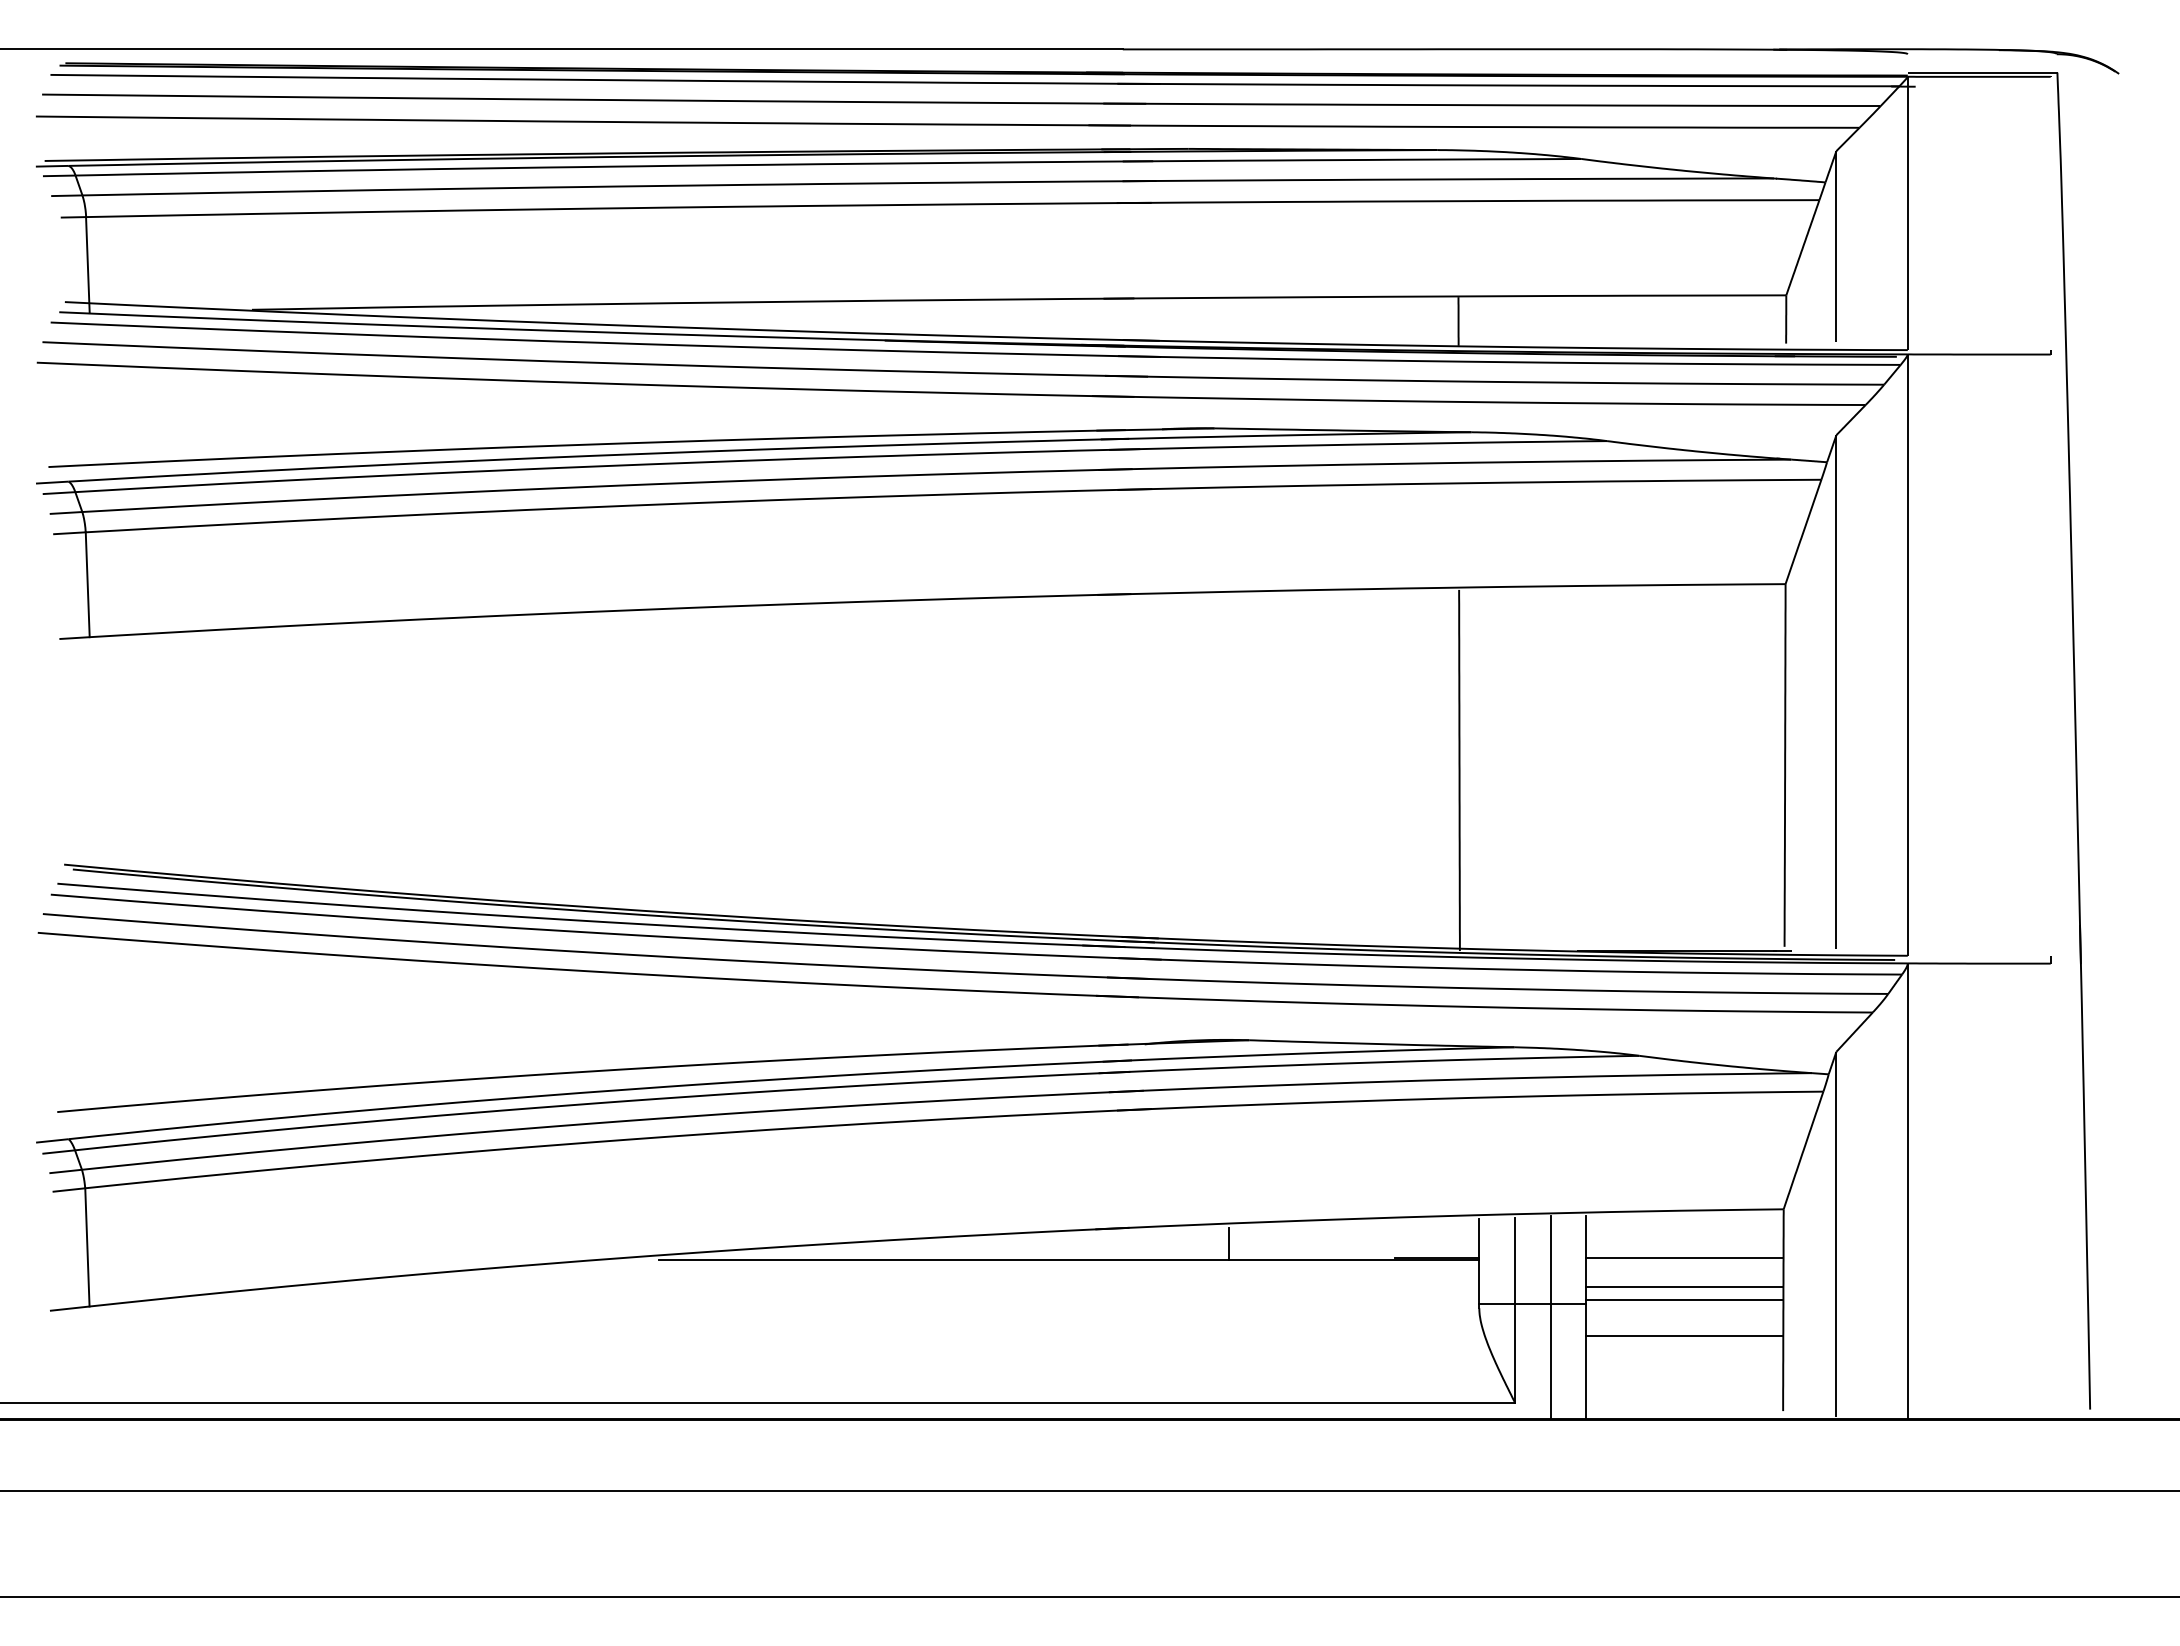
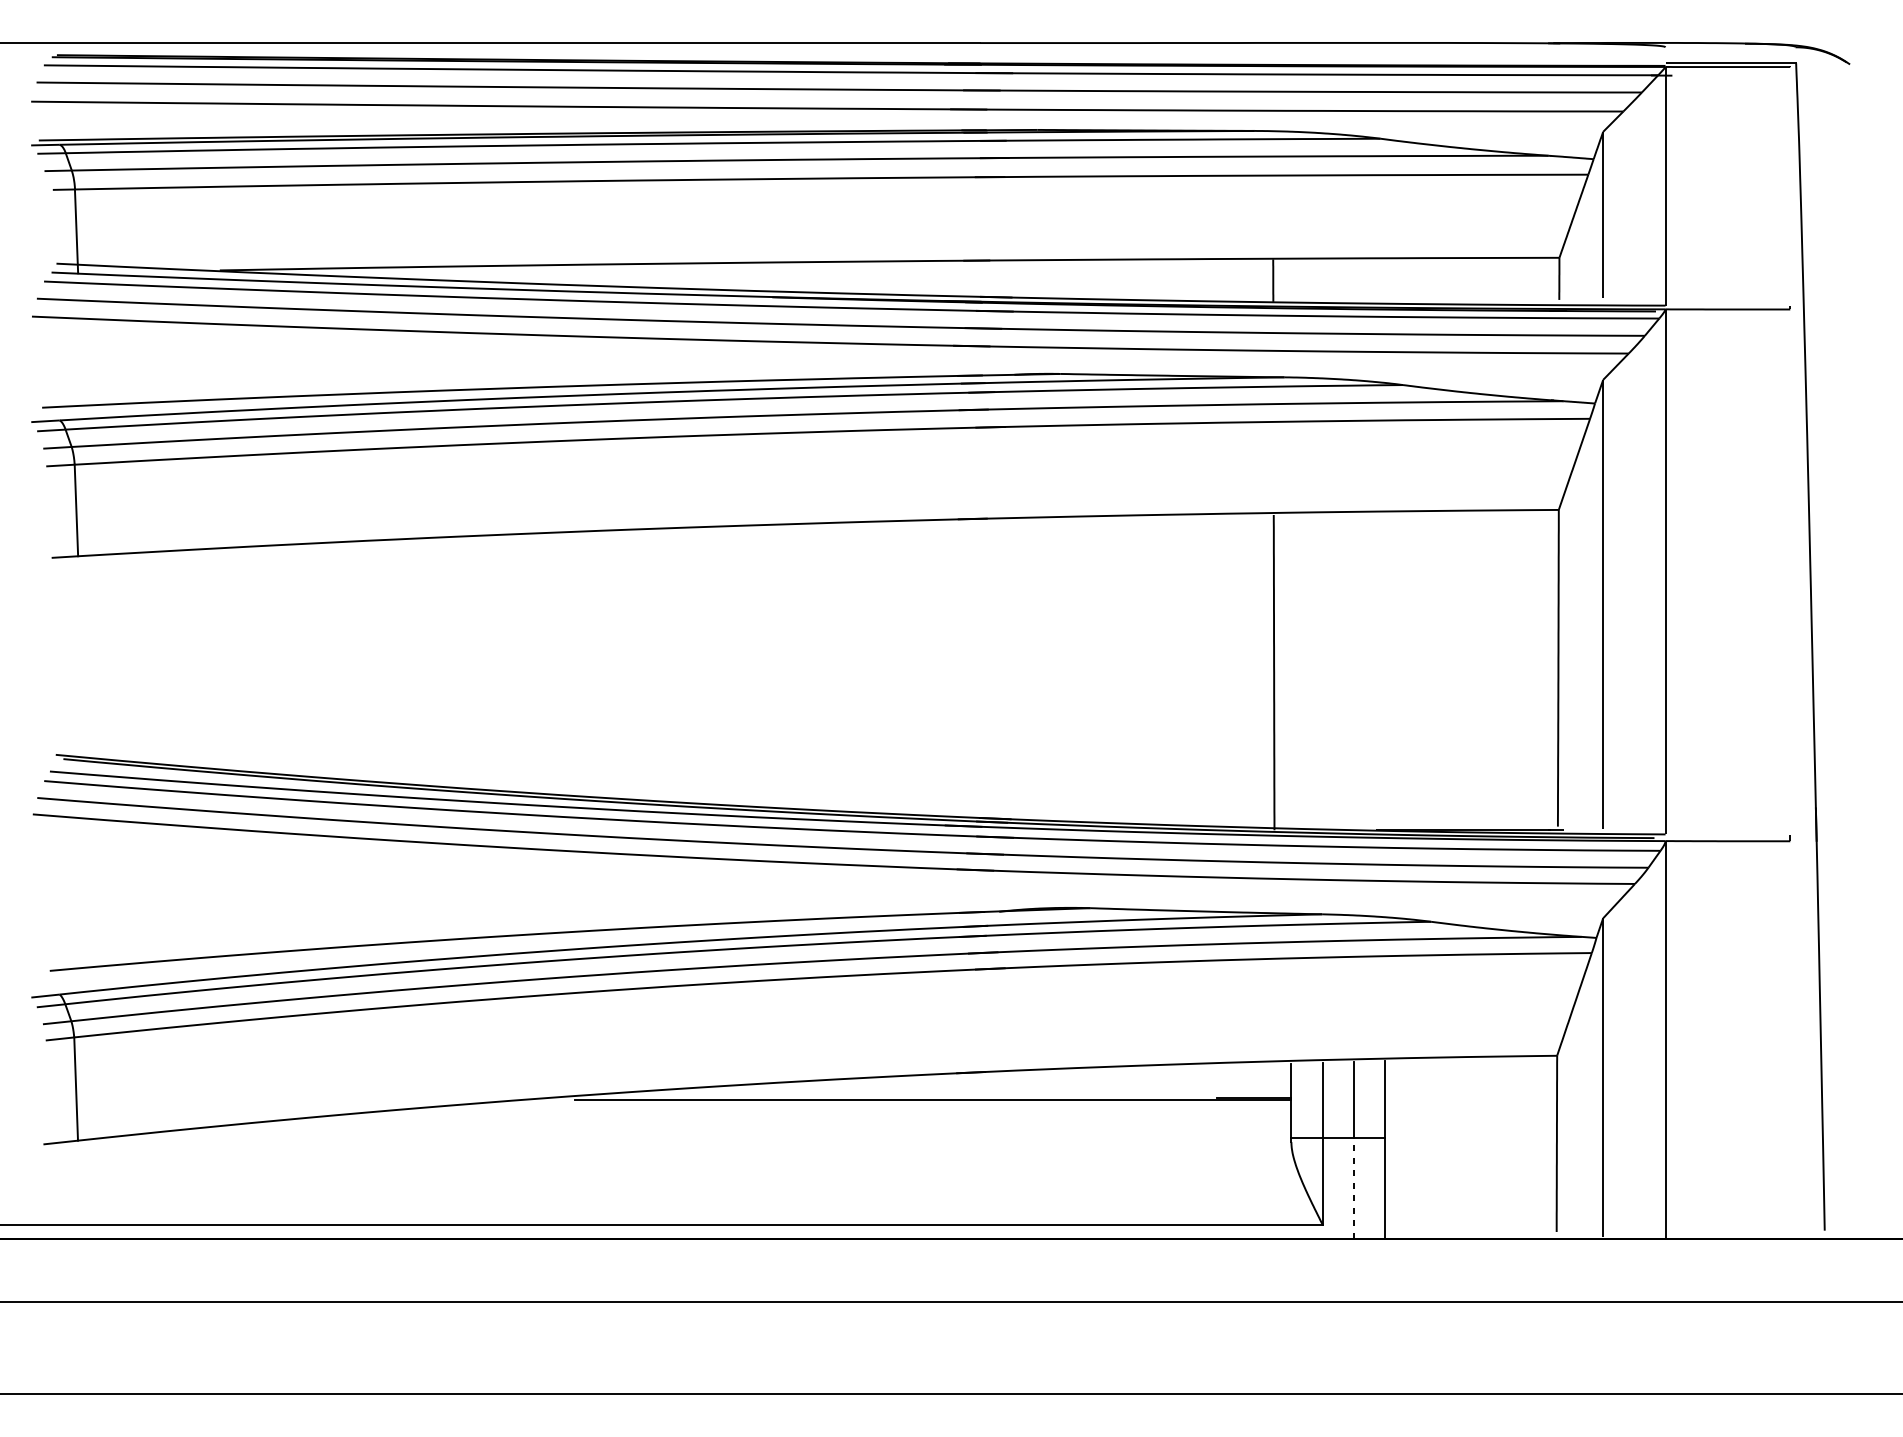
line: (1229, 1243) -> (1073, 1085), removed
line: (1684, 1257) -> (1470, 1097), removed
line: (1684, 1287) -> (1470, 1124), removed
line: (1684, 1300) -> (1470, 1135), removed
line: (1684, 1336) -> (1470, 1166), removed
line: (1550, 1361) -> (1353, 1188), solid -> dashed

